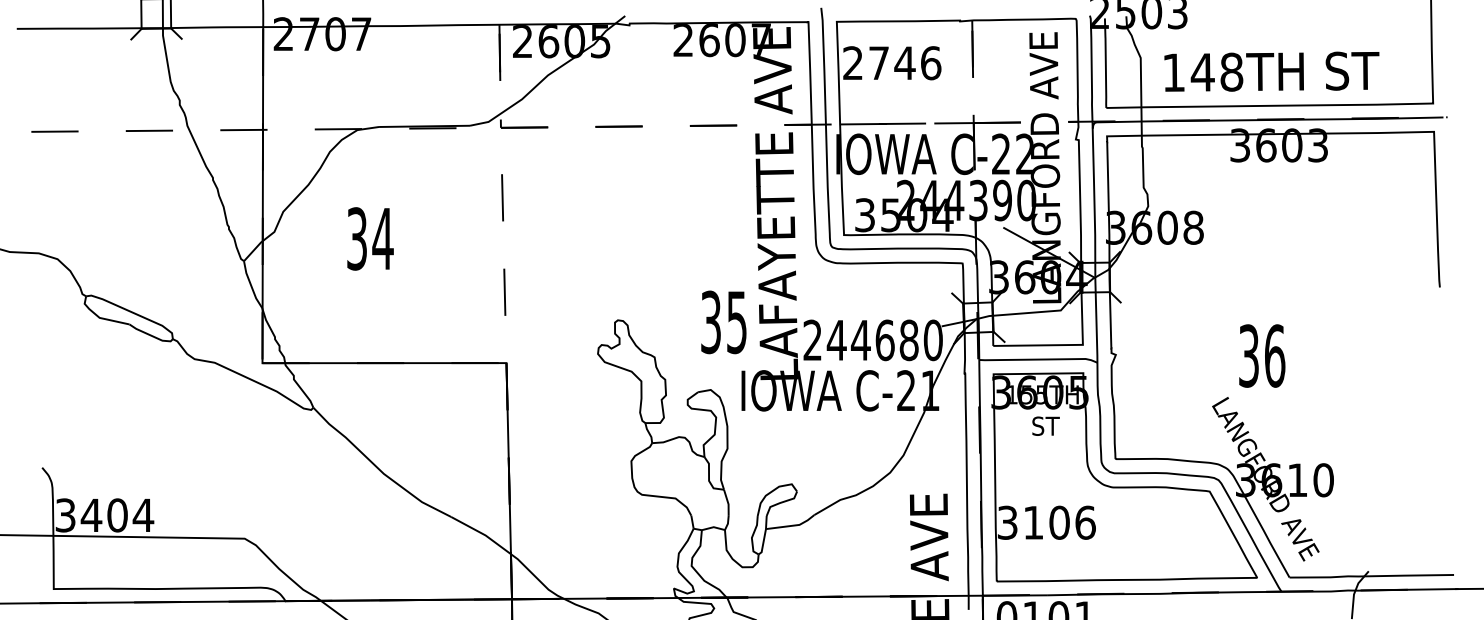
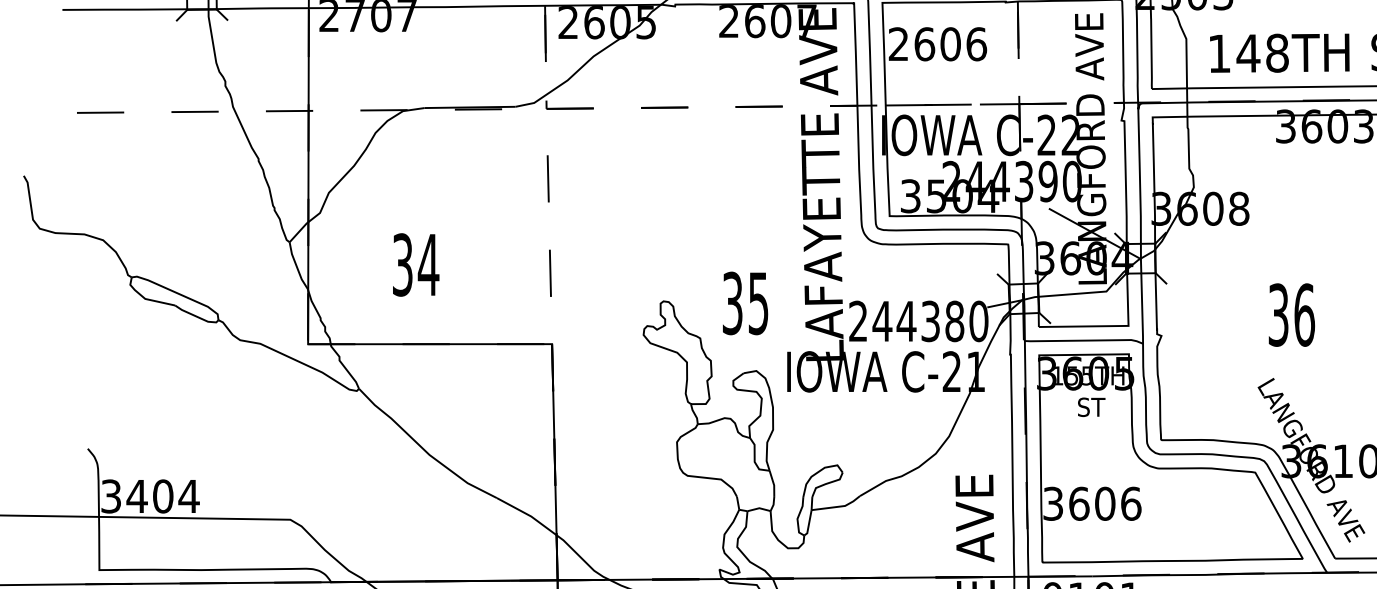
text: (892, 63) -> (938, 44), 2746 -> 2606
text: (370, 238) -> (416, 264), moved
text: (723, 322) -> (745, 303), moved
text: (884, 340) -> (930, 321), 244680 -> 244380
text: (1262, 355) -> (1292, 314), moved
text: (1033, 522) -> (1079, 503), 3106 -> 3606

